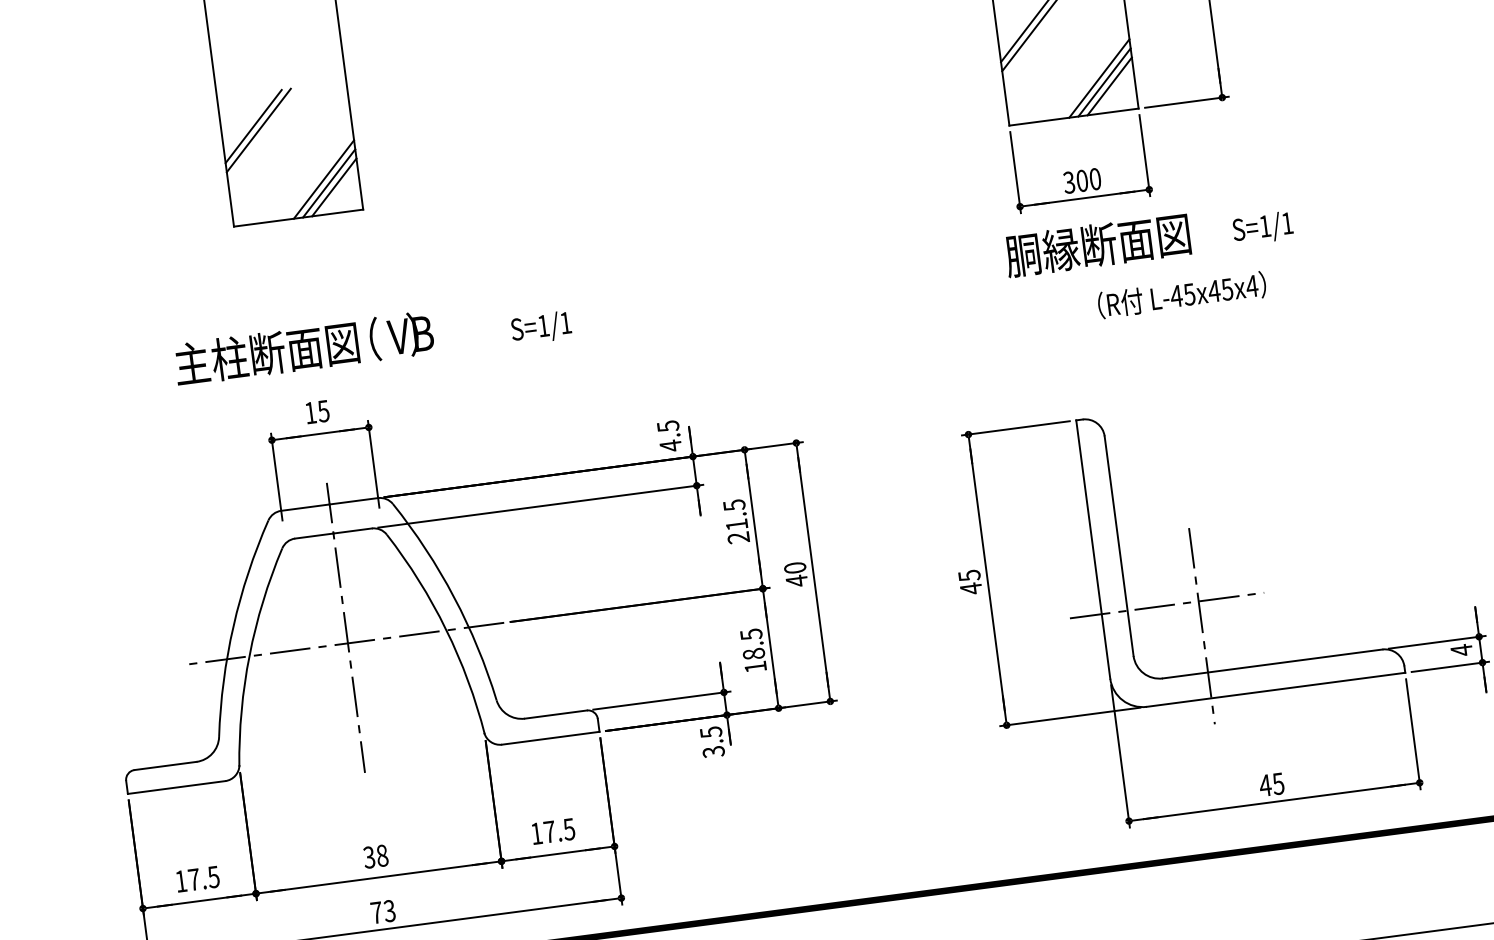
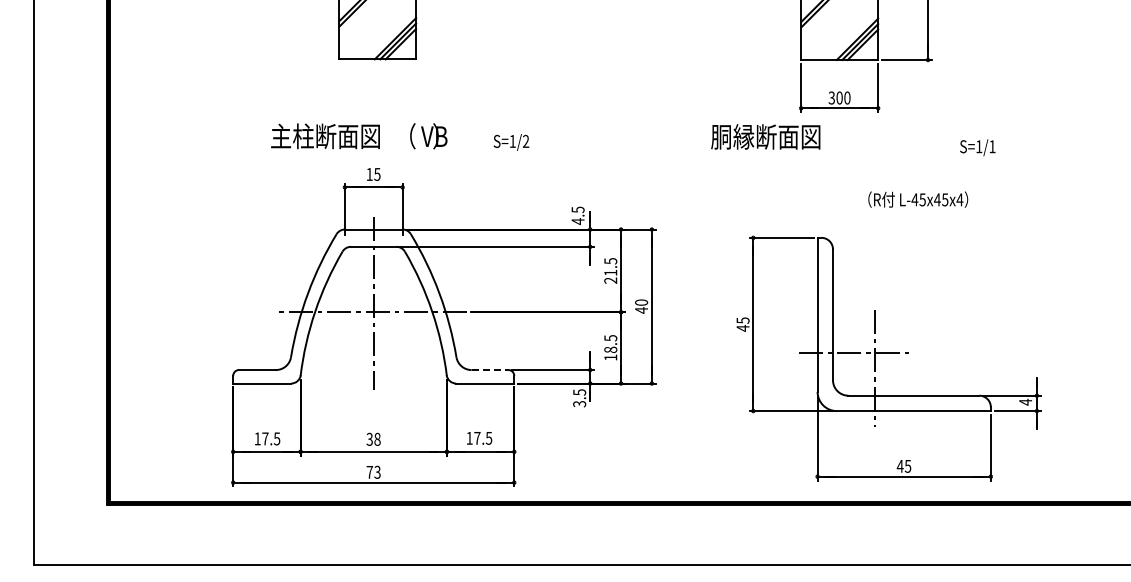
text: (1262, 227) -> (977, 147), moved
text: (1097, 244) -> (765, 136), moved
text: (1182, 294) -> (918, 199), moved
text: (564, 321) -> (525, 140), S=1/1 -> S=1/2
text: (266, 353) -> (325, 136), moved
line: (556, 715) -> (490, 370), solid -> dashed

